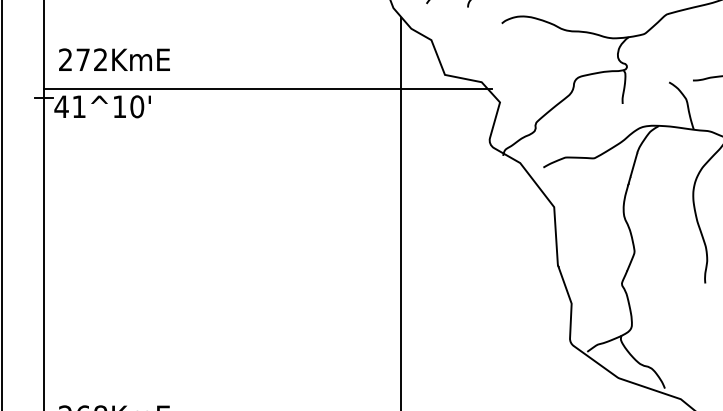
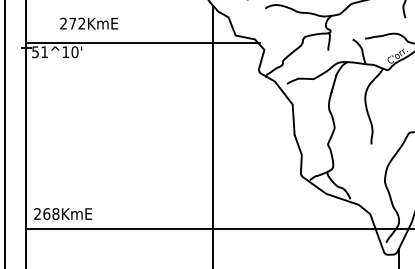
text: (113, 59) -> (88, 23), moved
text: (61, 107) -> (35, 52), 41^ -> 51^

